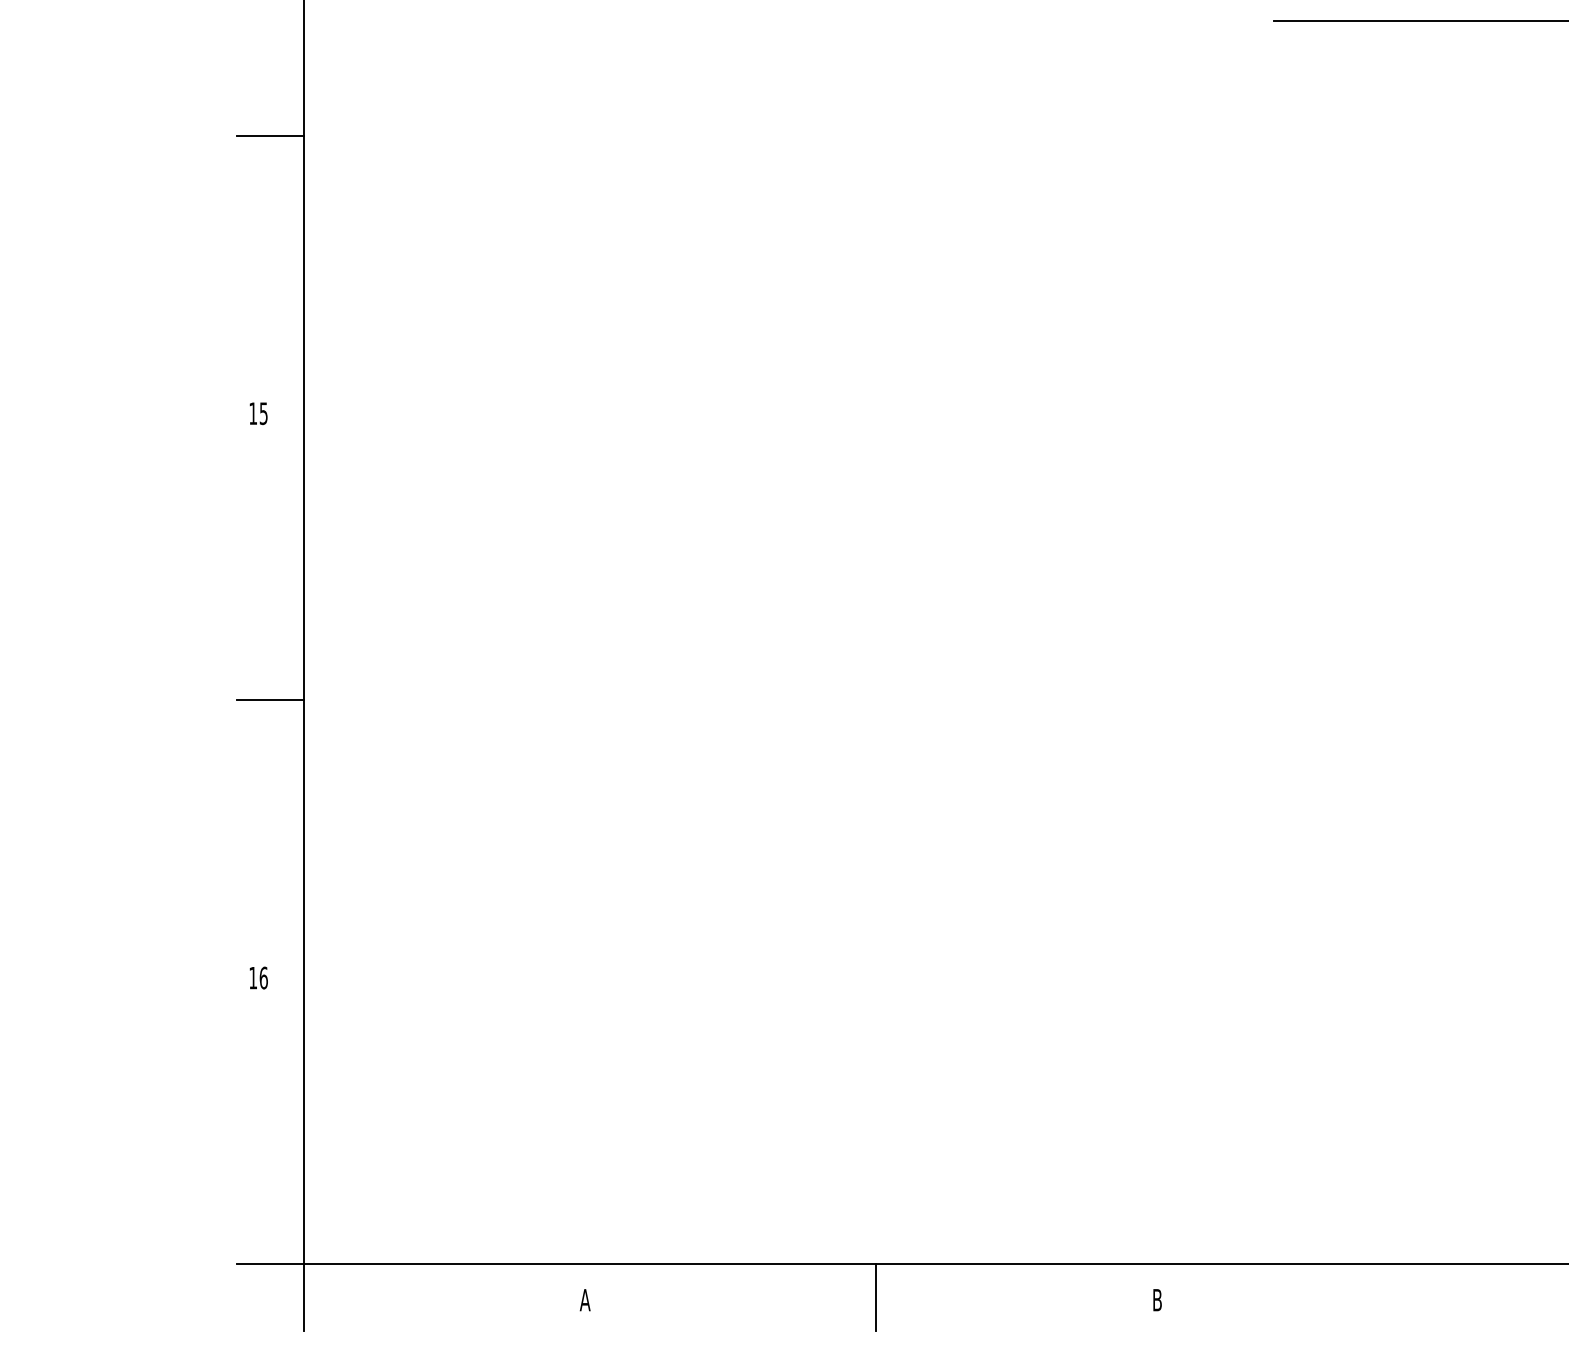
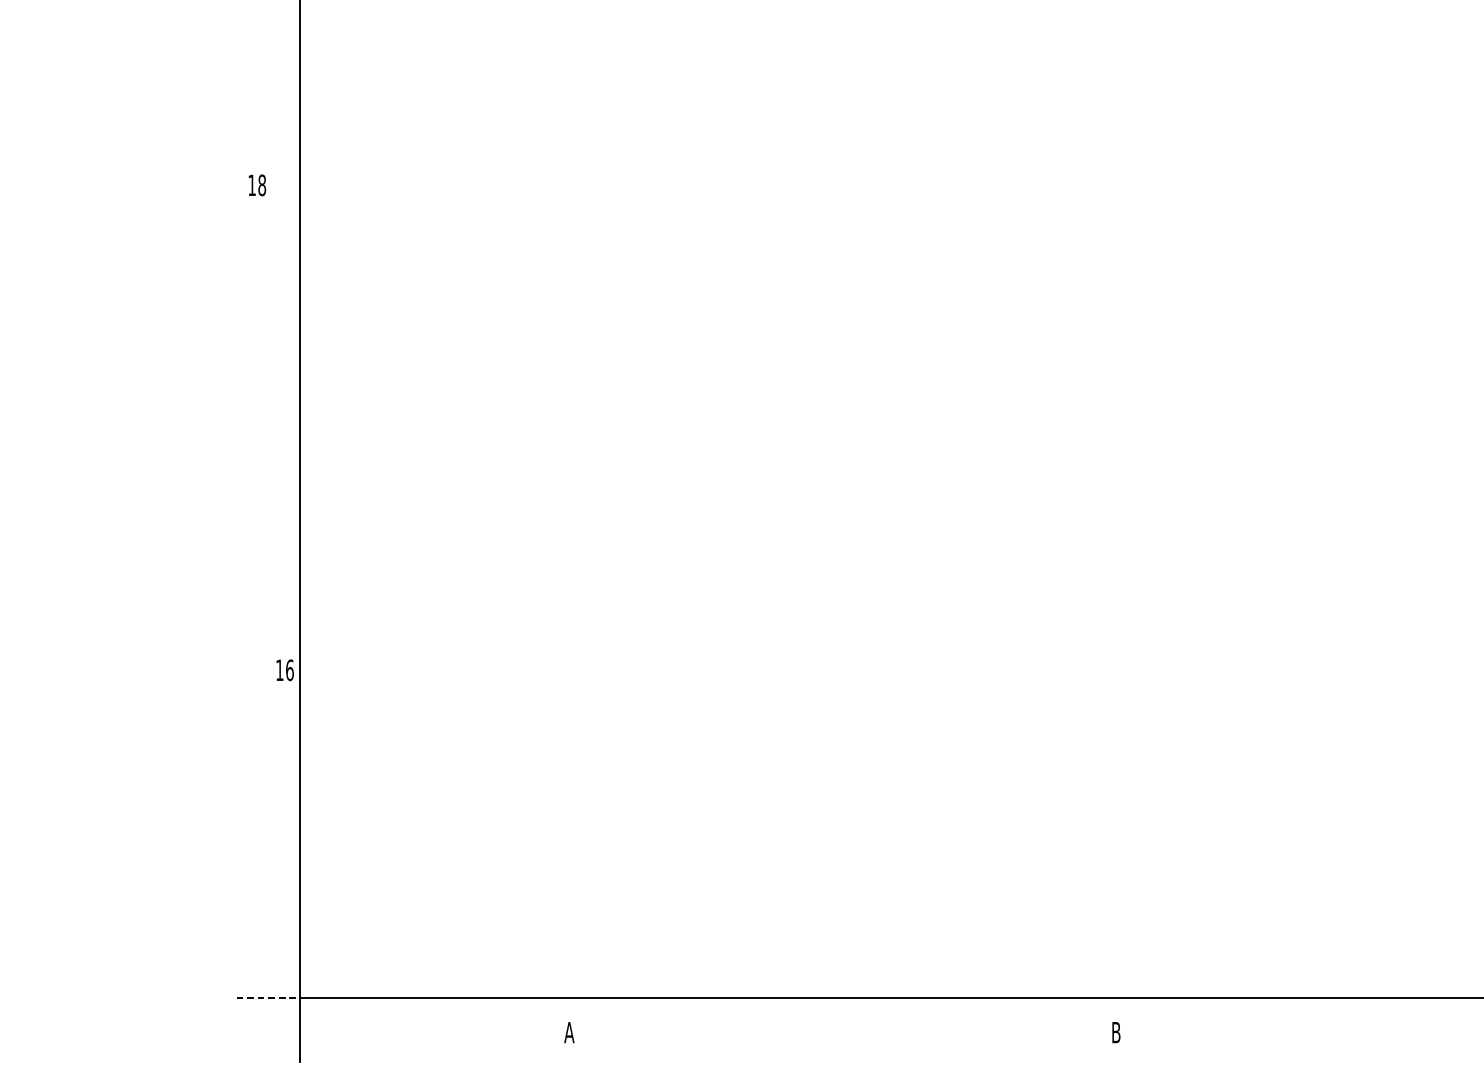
text: (263, 413) -> (261, 185), 15 -> 18
line: (270, 699) -> (268, 458), removed
text: (258, 977) -> (284, 669), moved
line: (270, 1264) -> (268, 998), solid -> dashed
line: (875, 1297) -> (846, 1030), removed

